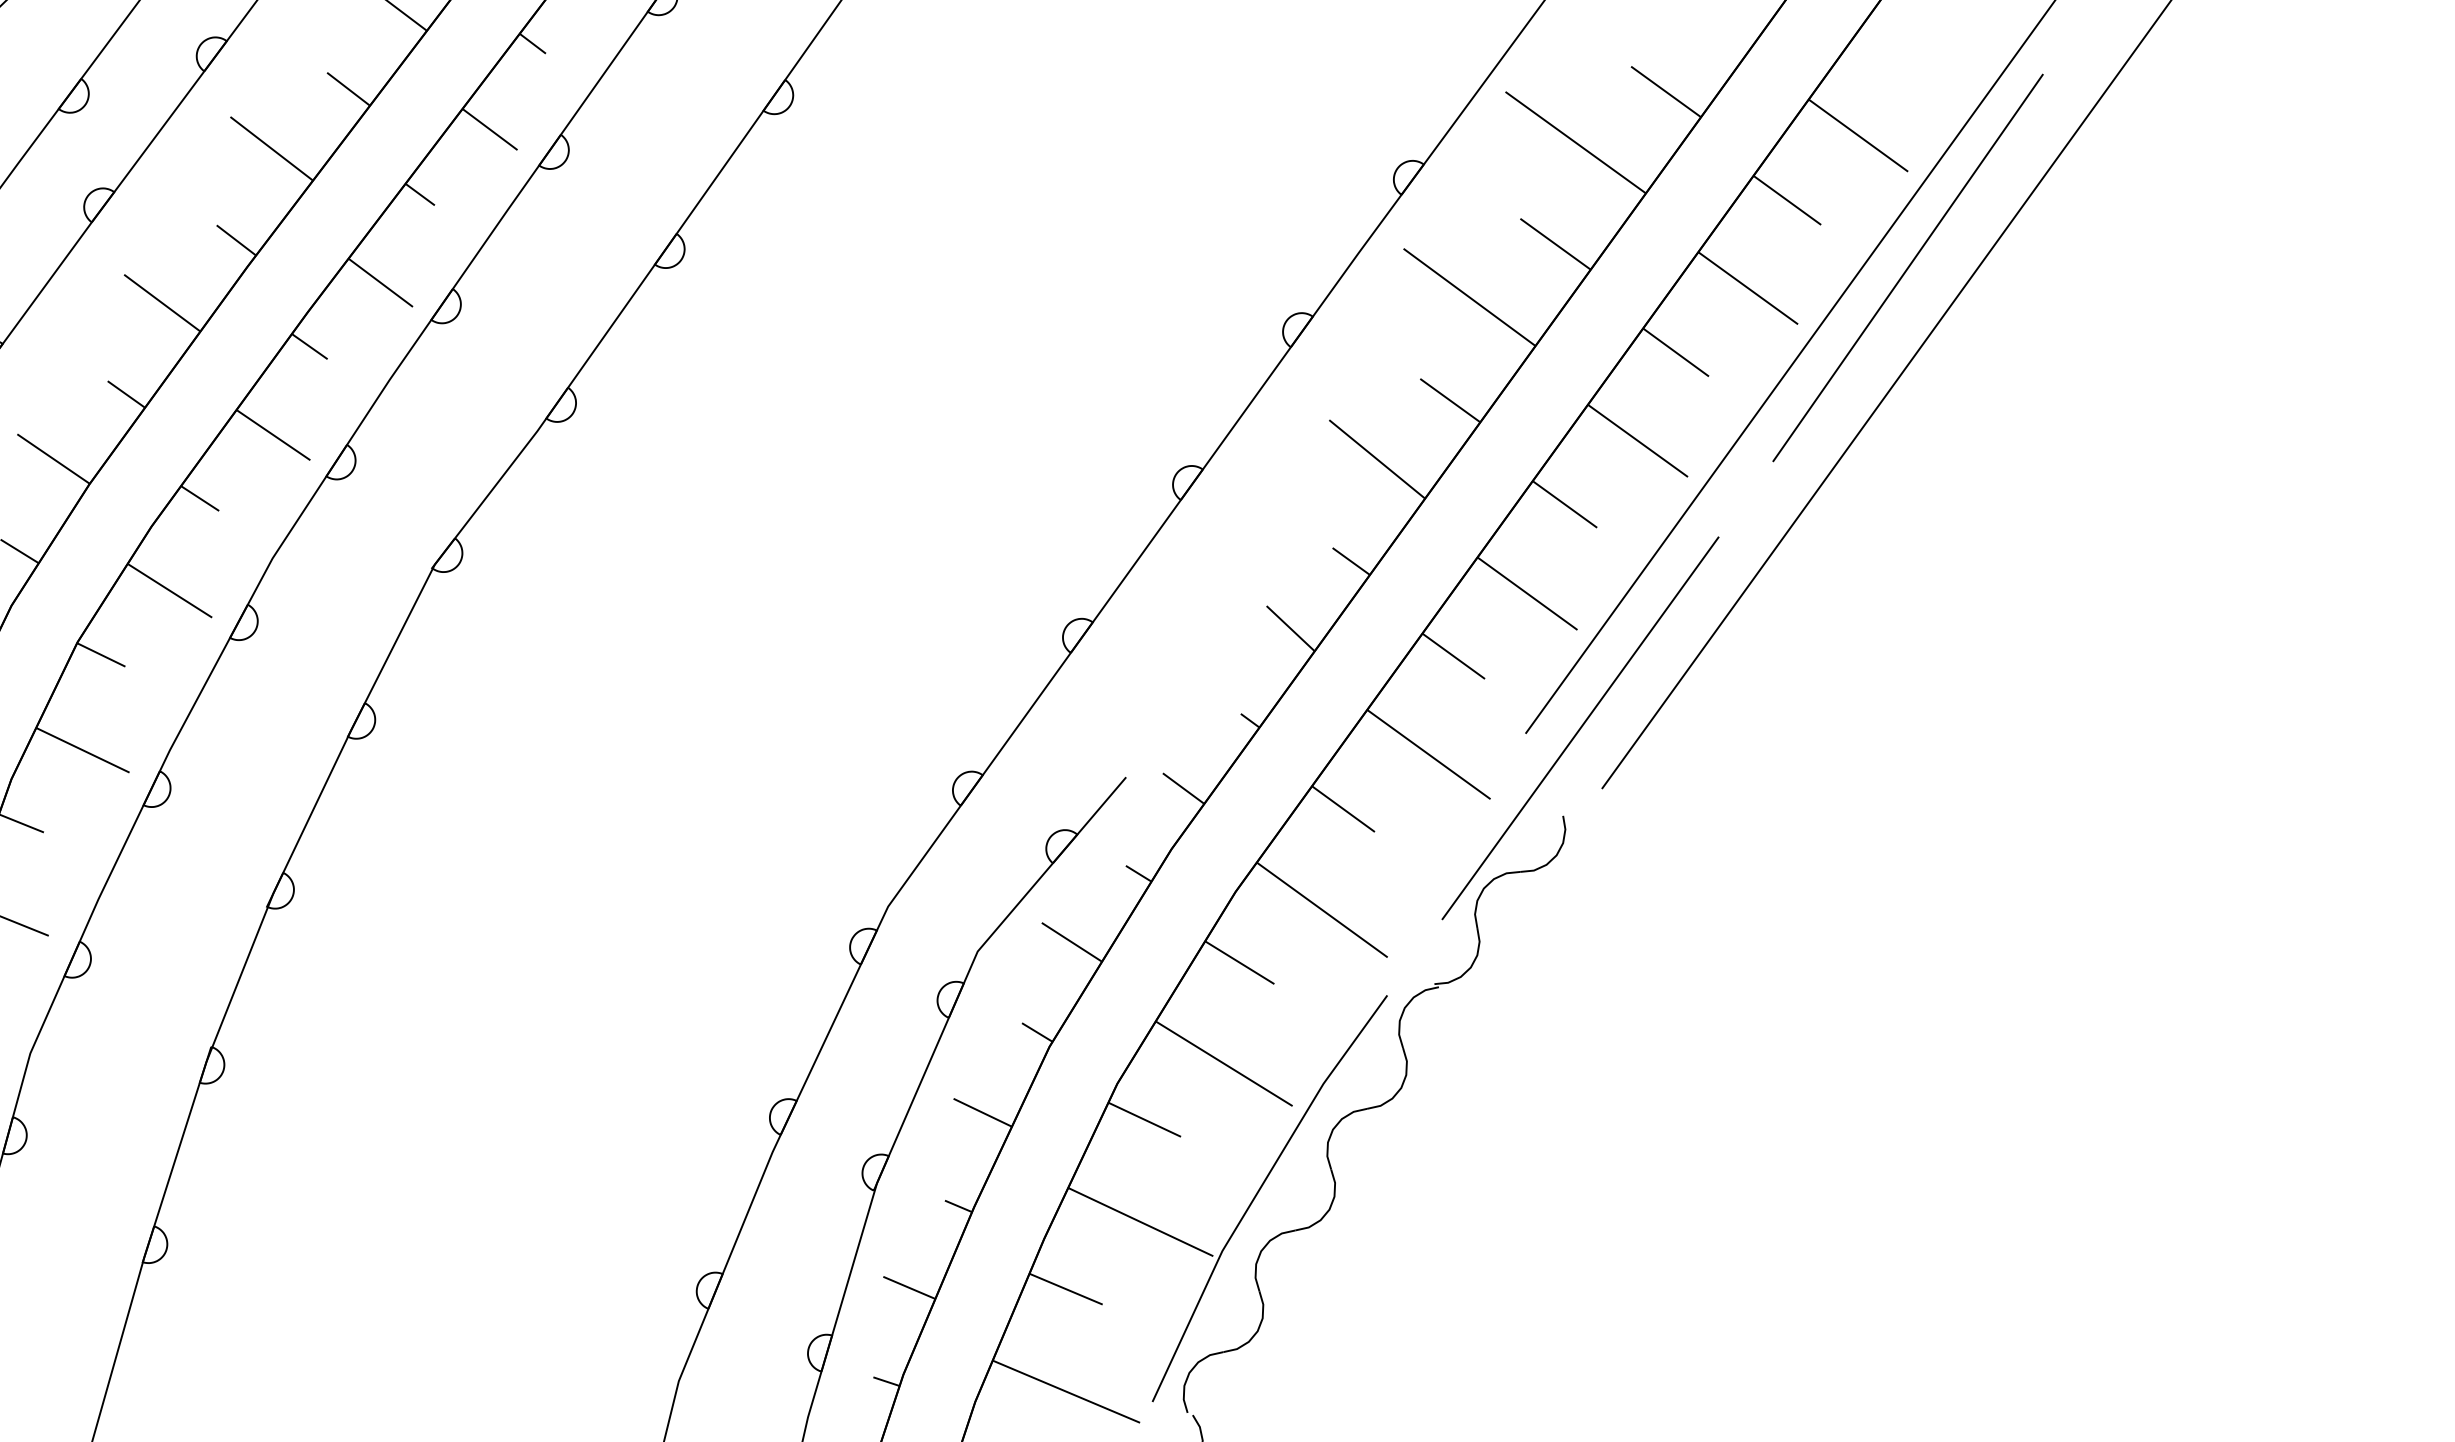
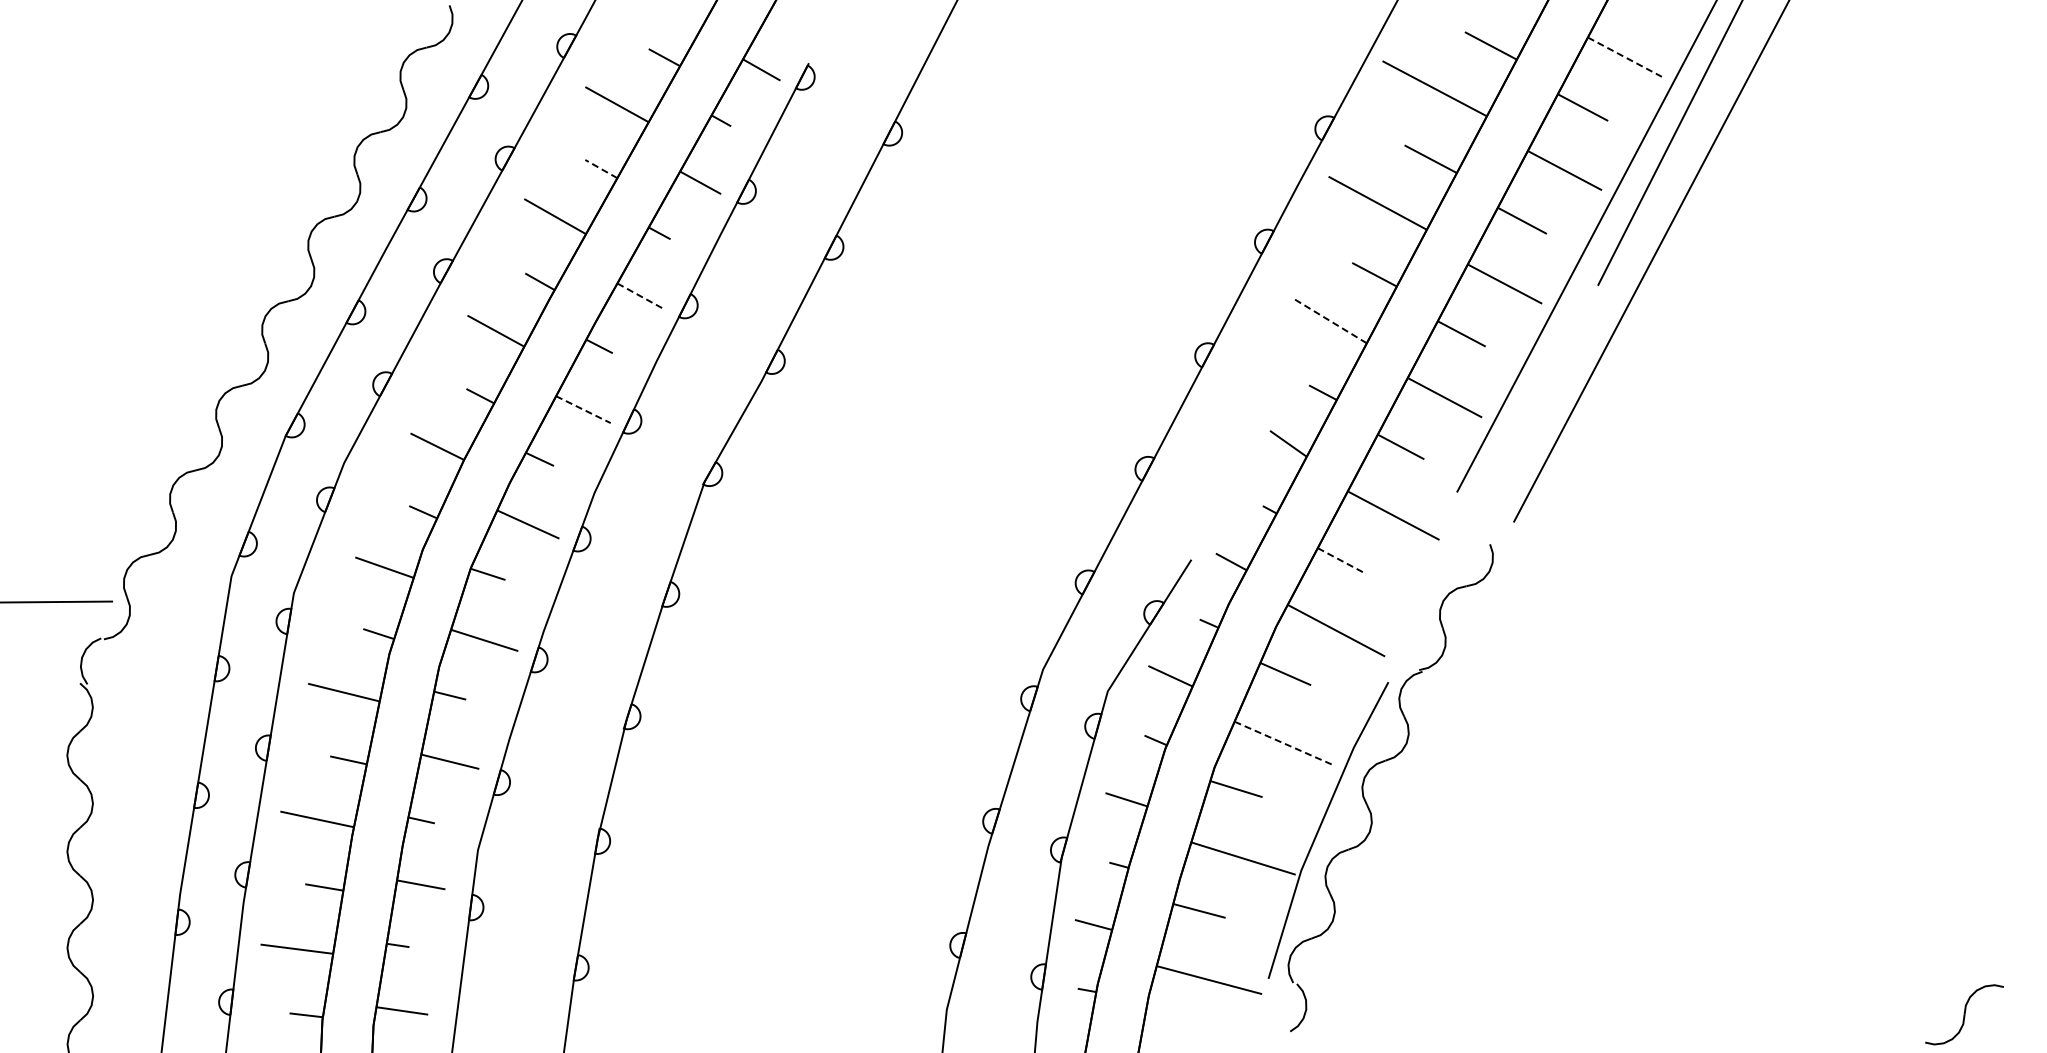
line: (347, 88) -> (600, 168), solid -> dashed
line: (1857, 136) -> (1624, 57), solid -> dashed
line: (380, 282) -> (641, 296), solid -> dashed
line: (273, 434) -> (583, 409), solid -> dashed
line: (1376, 459) -> (1330, 321), solid -> dashed
line: (1580, 728) -> (1493, 483), removed
line: (1343, 809) -> (1341, 560), solid -> dashed
line: (1223, 1063) -> (1284, 743), solid -> dashed

